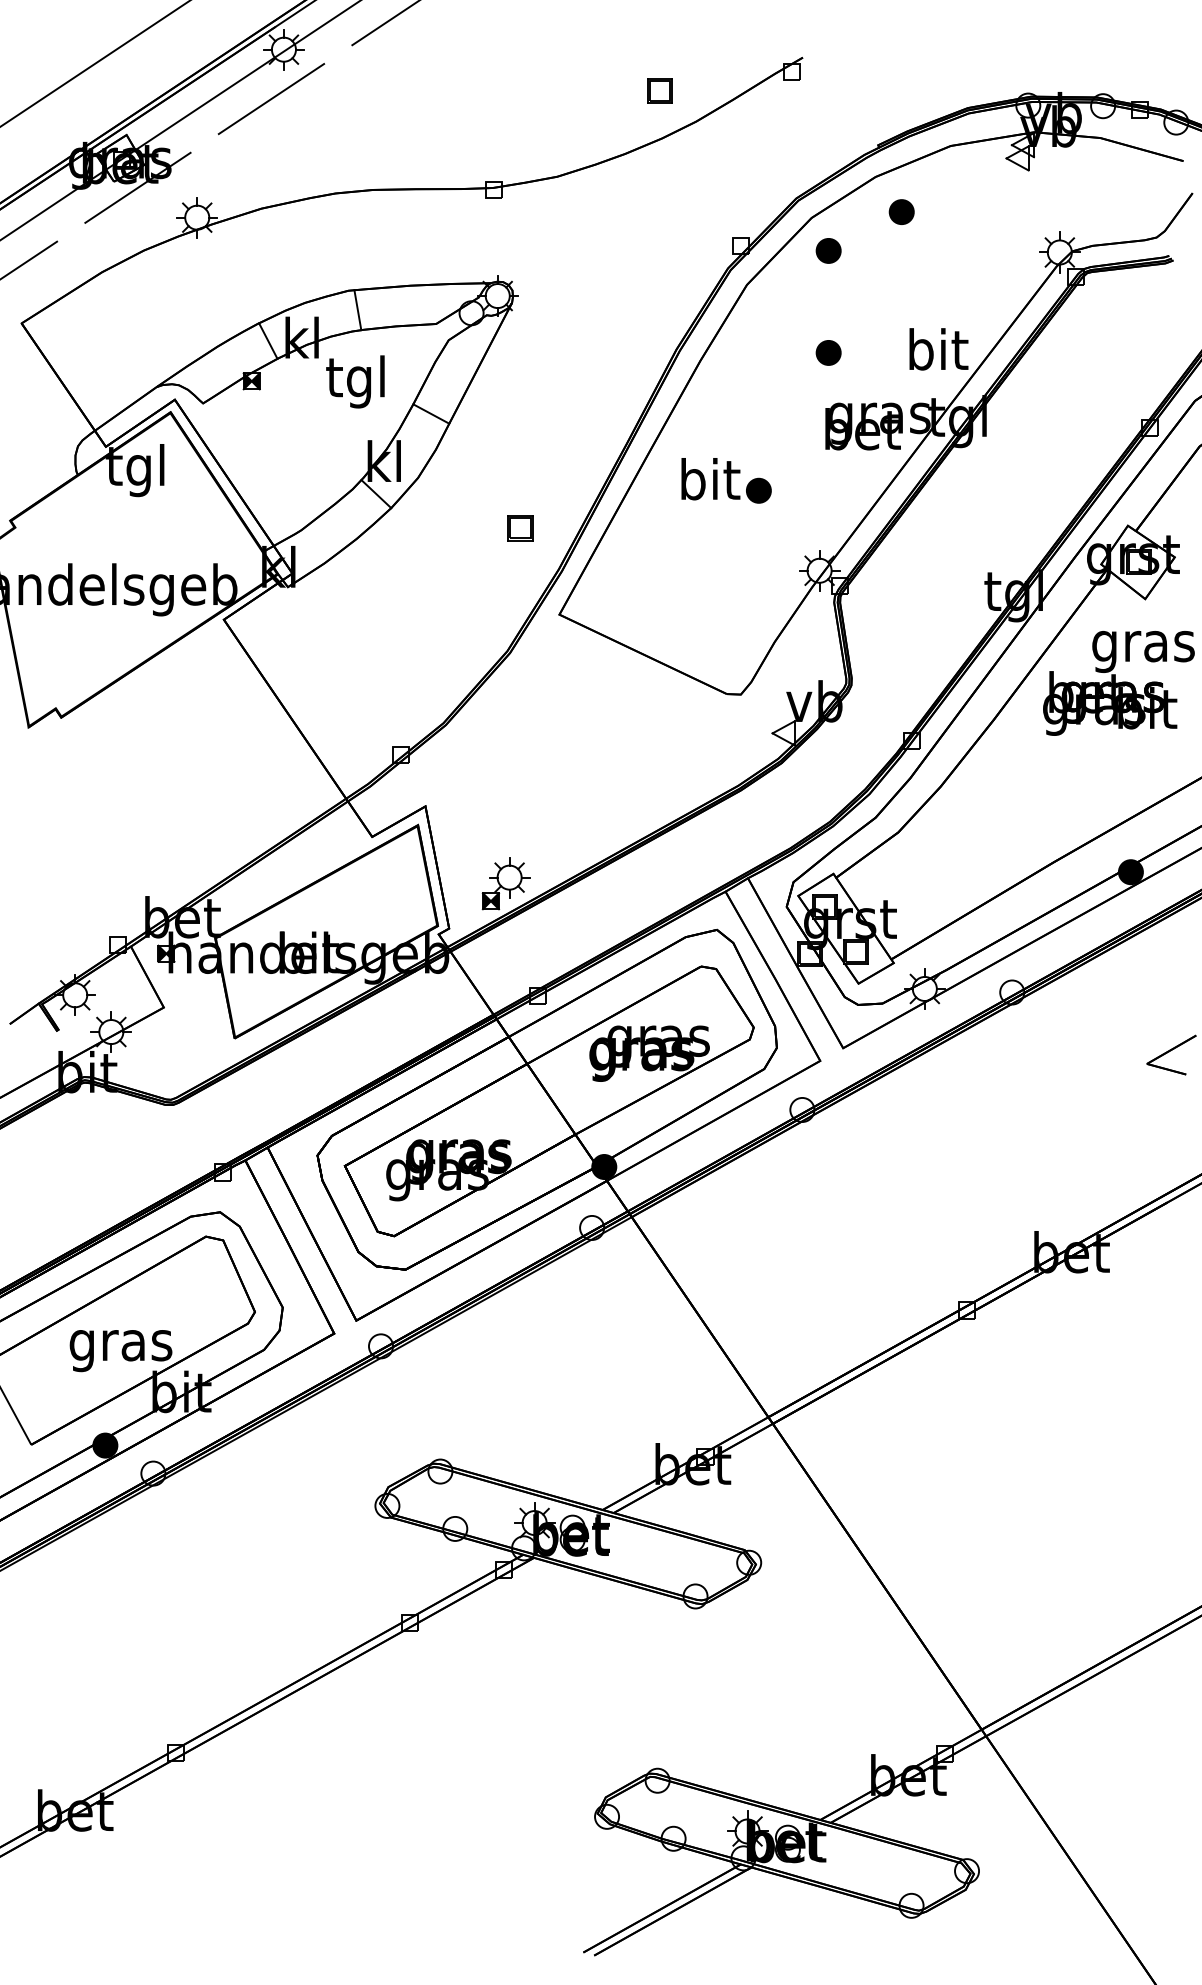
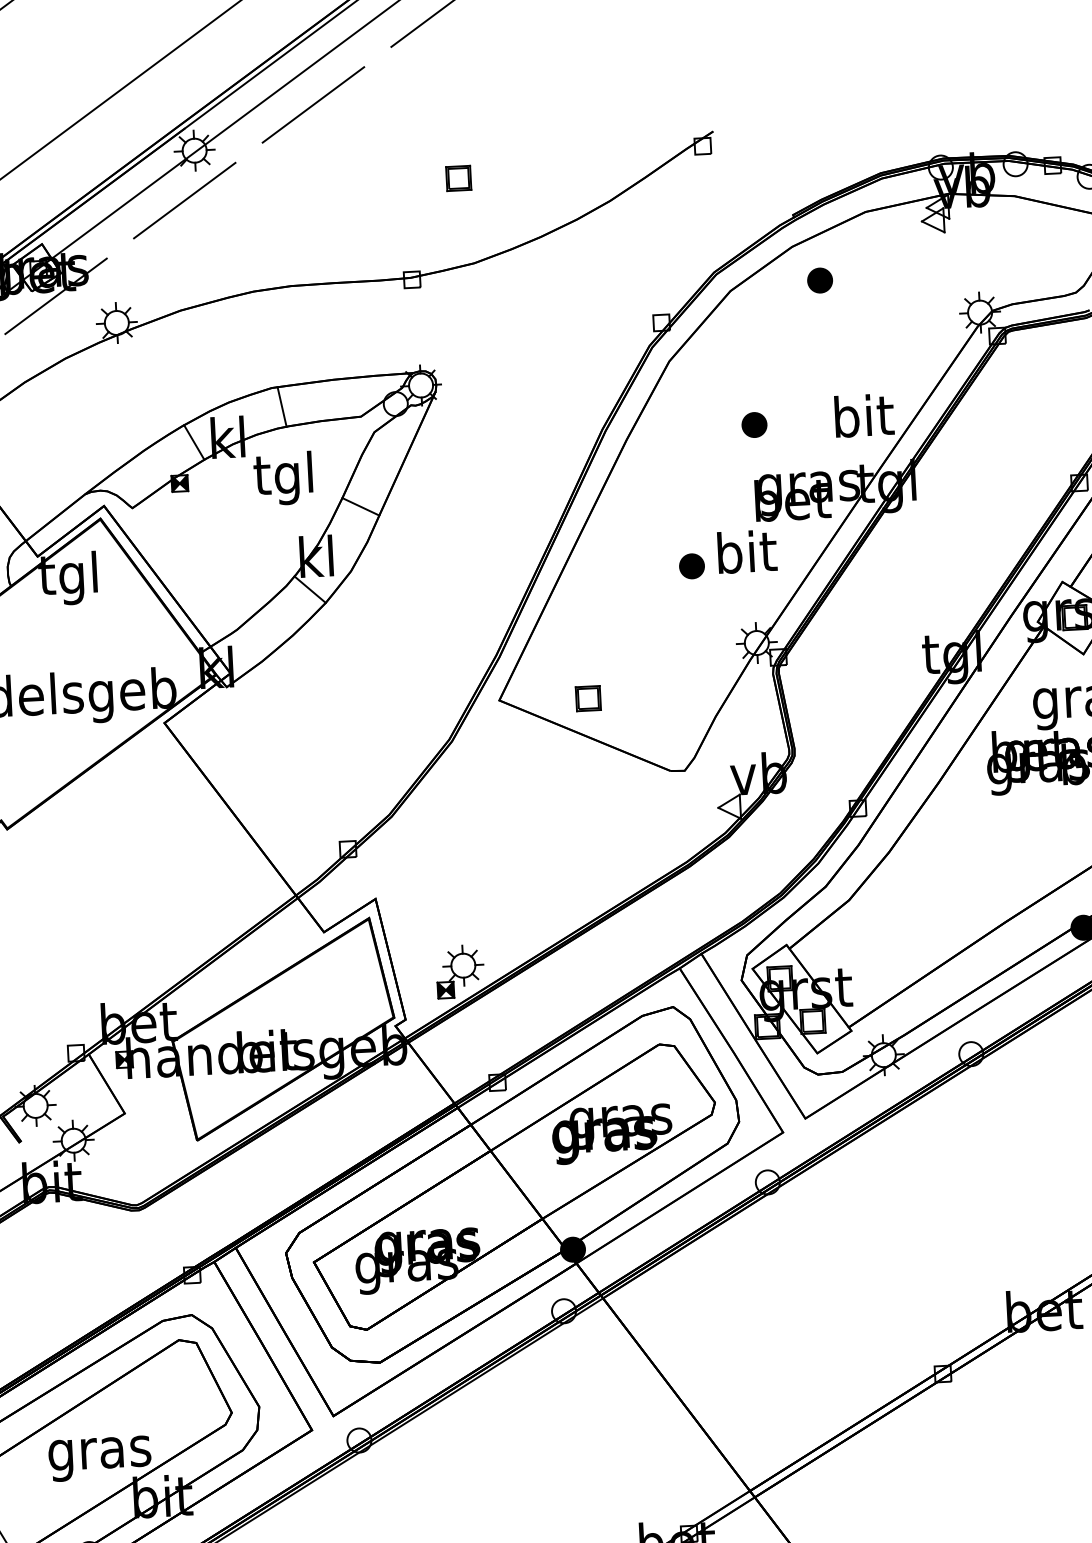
part: (659, 90) -> (457, 177), moved
part: (828, 250) -> (748, 322), removed
text: (710, 479) -> (746, 552), moved
part: (520, 528) -> (588, 698), moved

